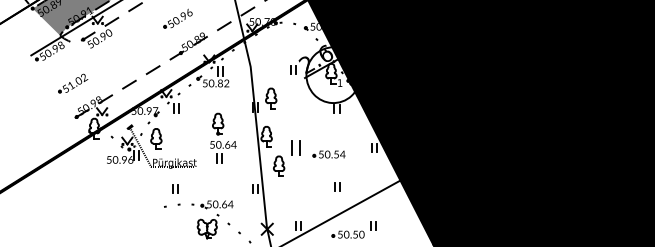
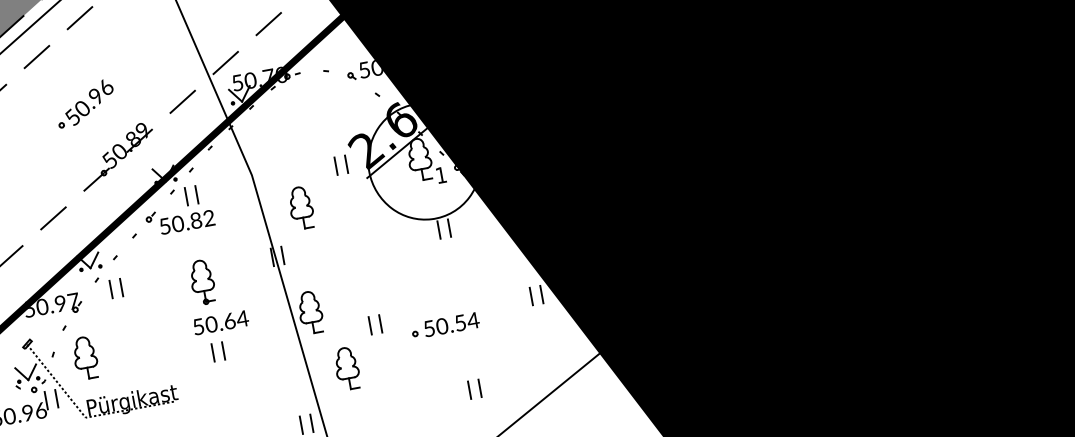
part: (271, 98) -> (301, 207), moved
part: (223, 137) -> (218, 307), moved
part: (296, 147) -> (375, 323), size x0.62

